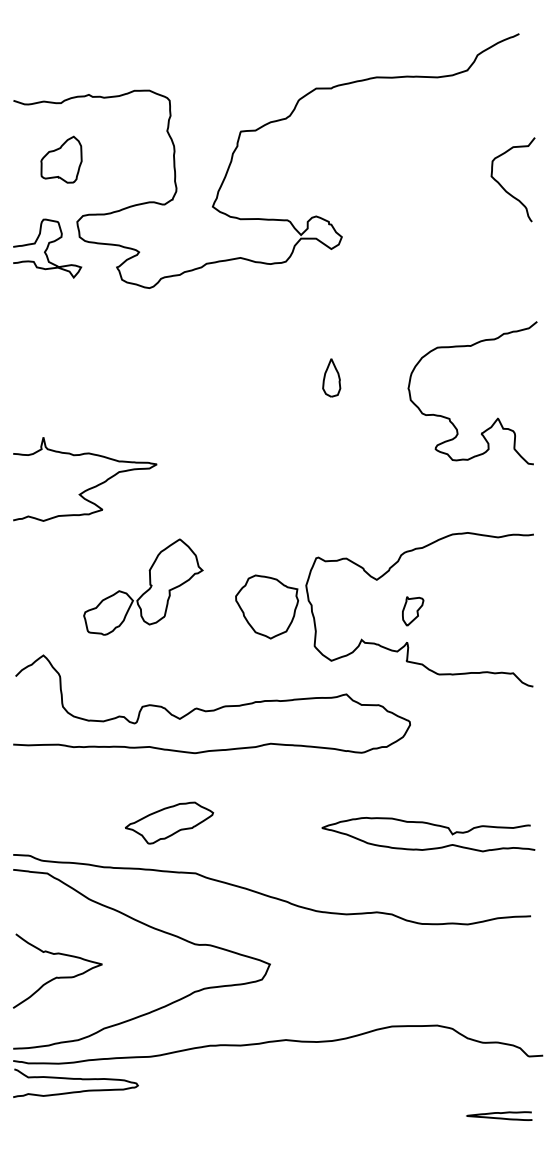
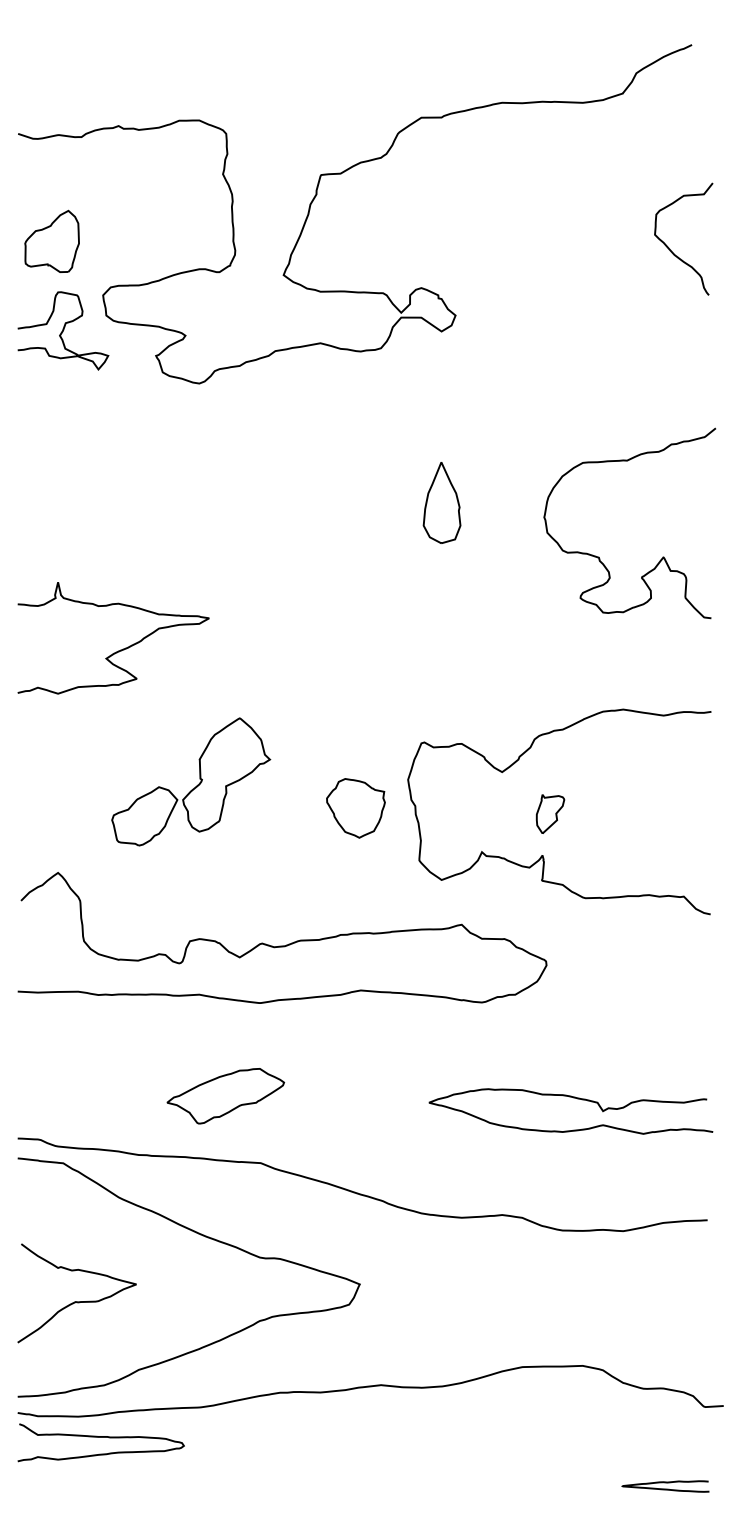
part: (61, 158) -> (51, 240), moved
part: (331, 378) -> (441, 503), size x1.6
part: (266, 607) -> (355, 808), size x0.7

